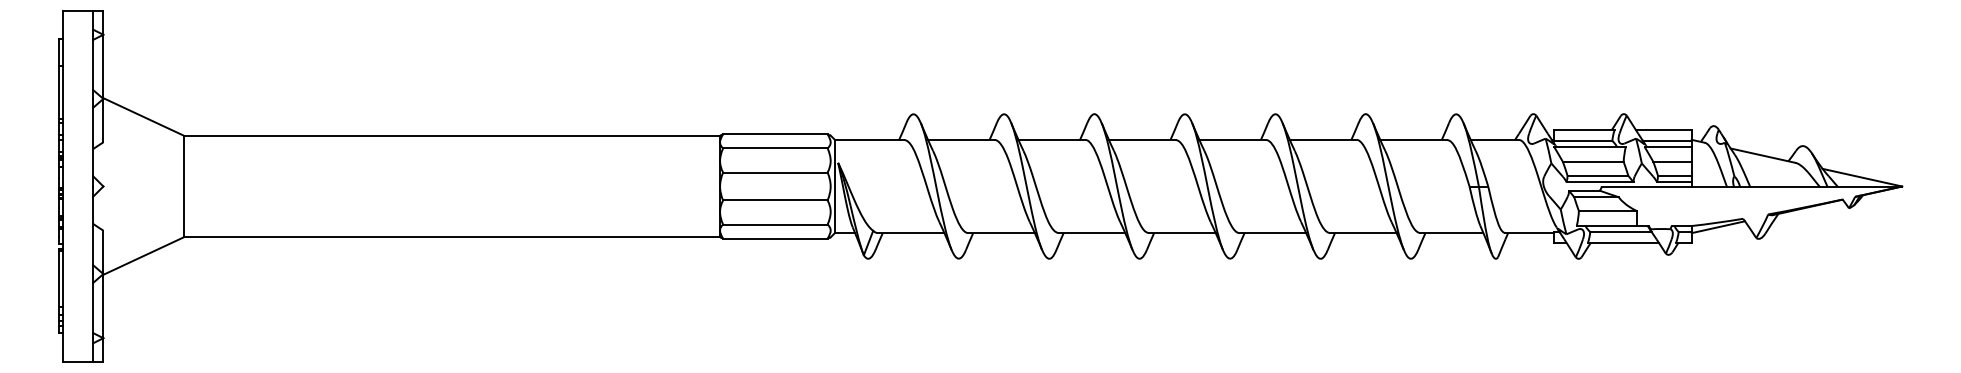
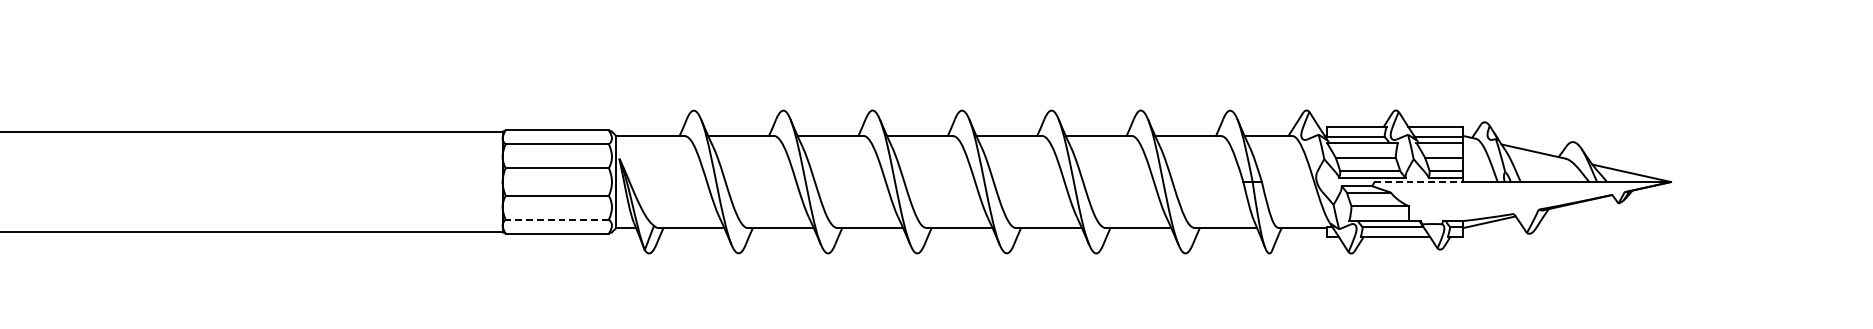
line: (1647, 186) -> (1419, 182), solid -> dashed
line: (774, 224) -> (556, 219), solid -> dashed

